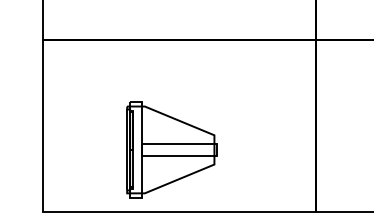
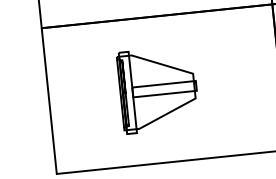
part: (171, 149) -> (158, 89), moved

